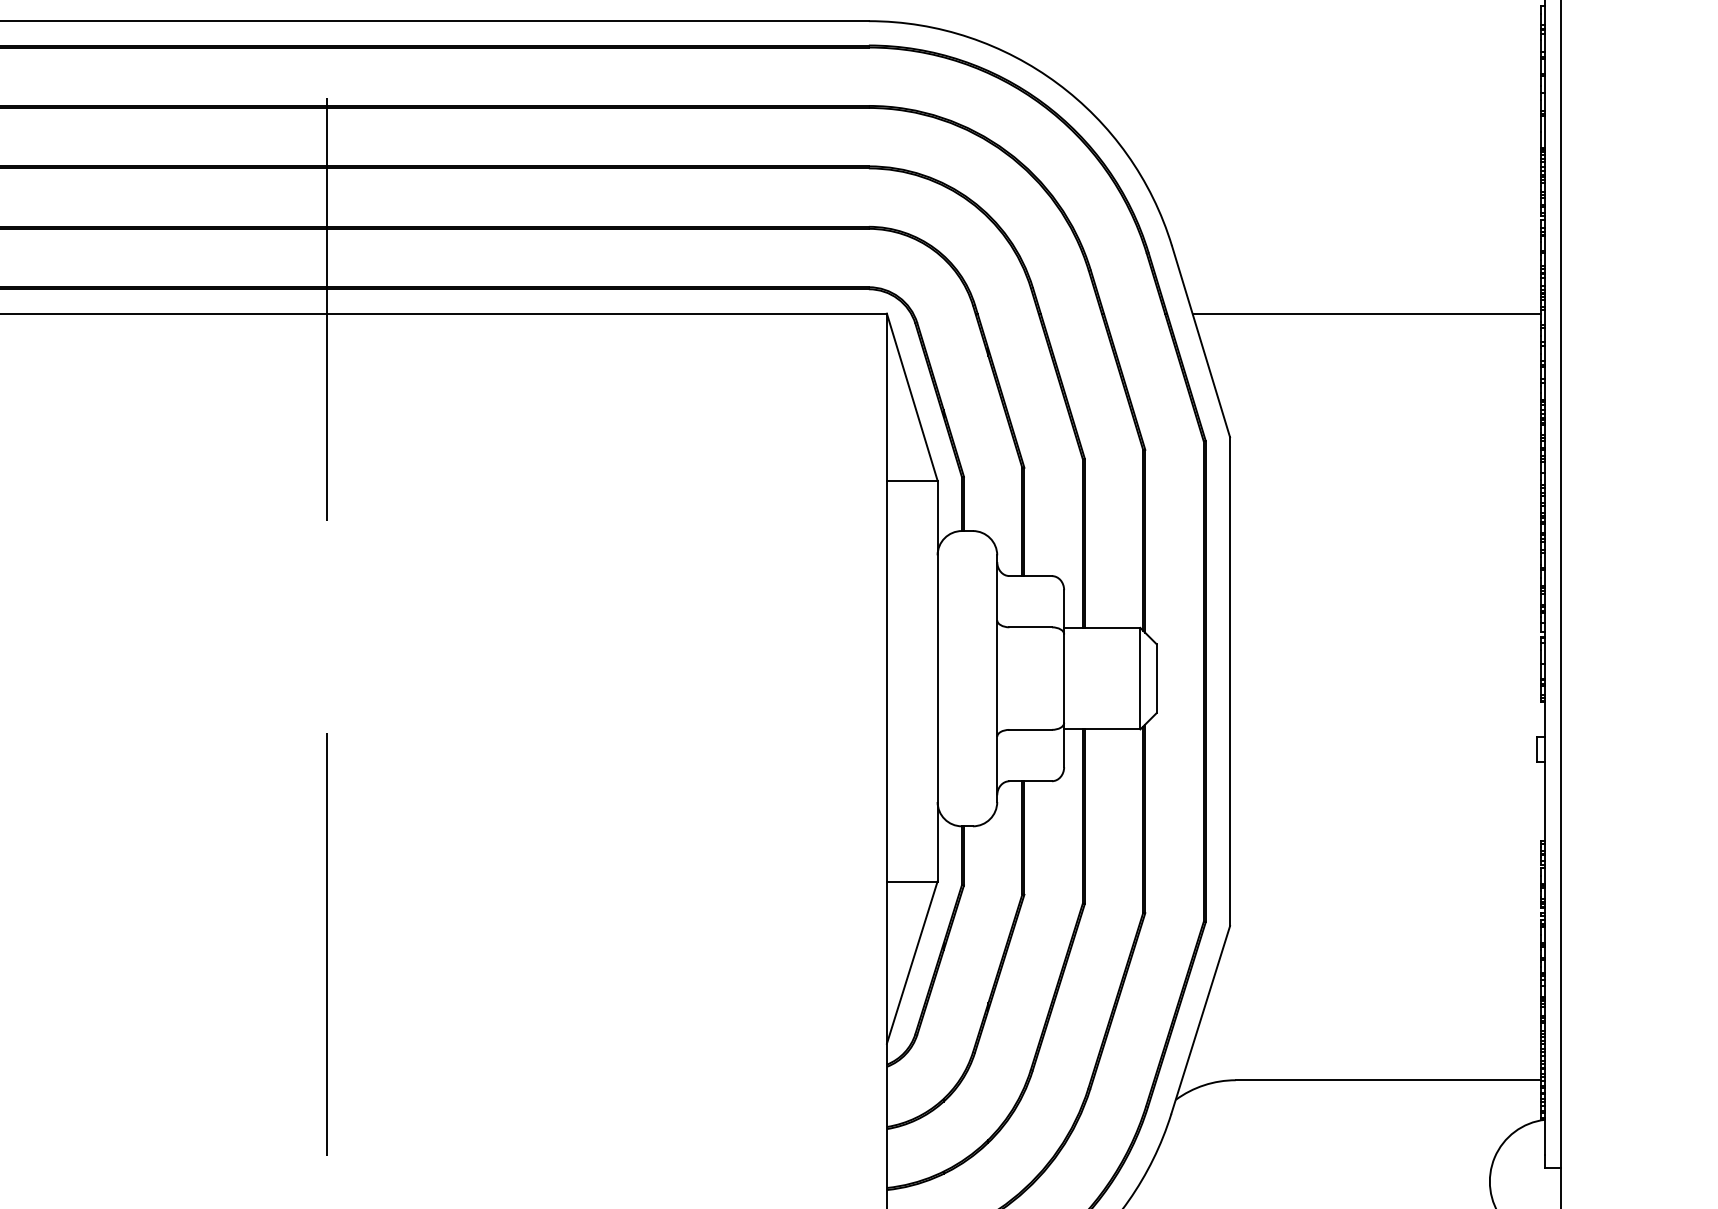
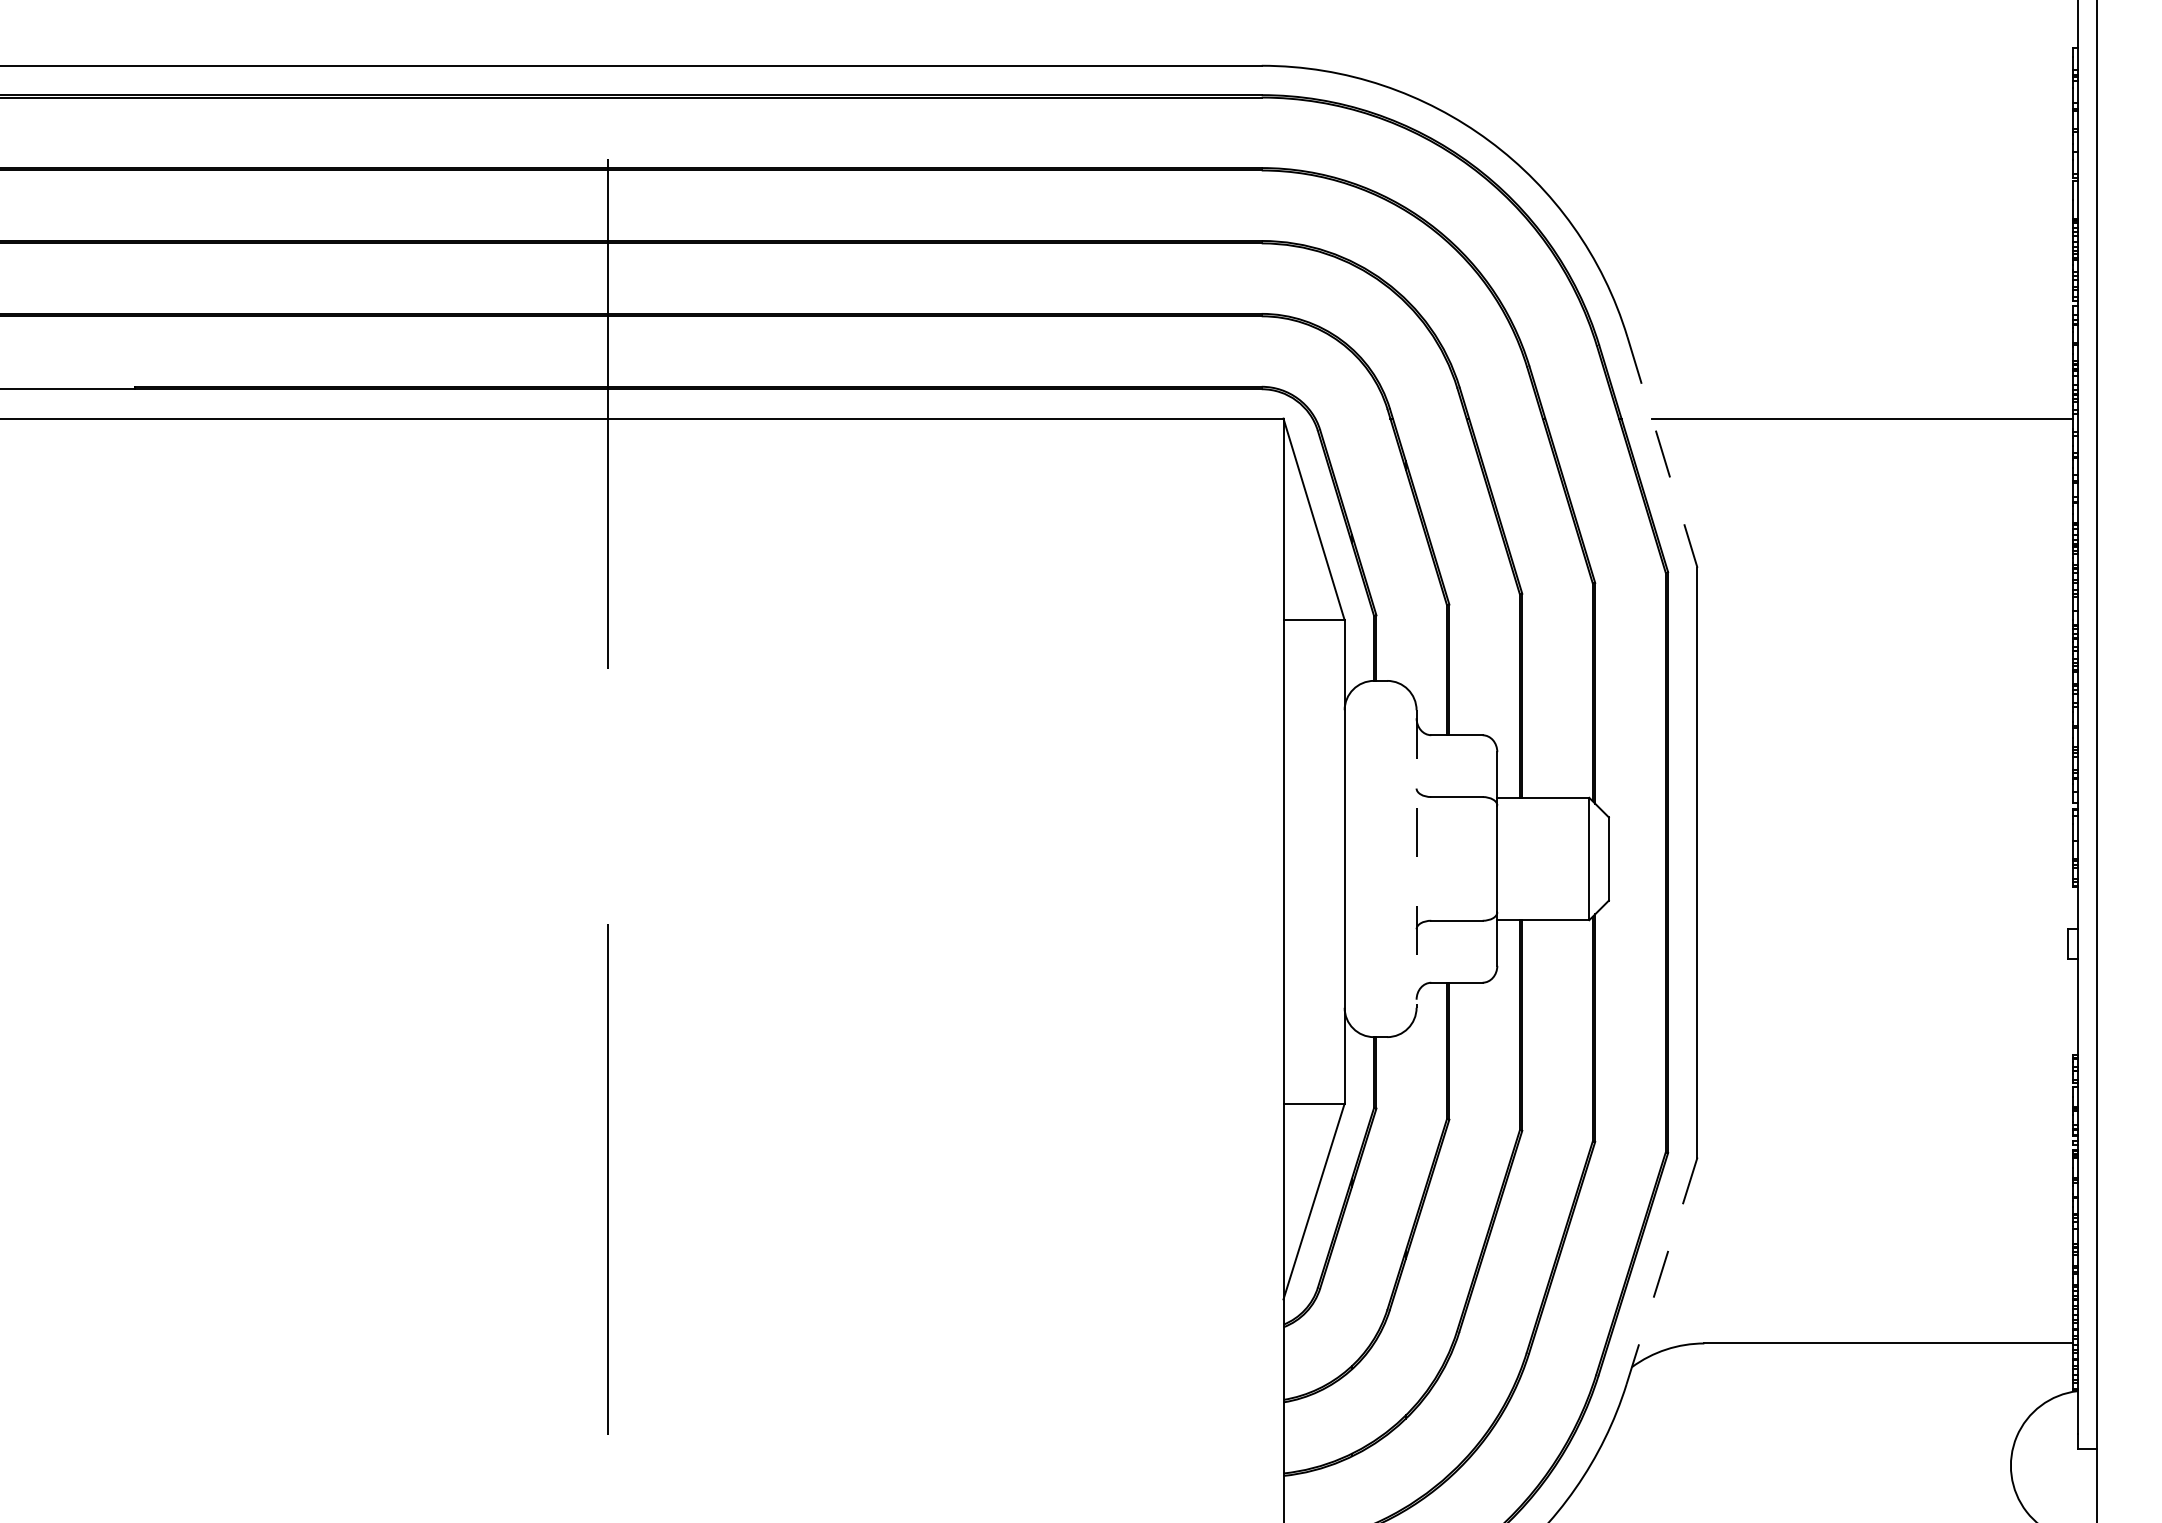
line: (1201, 341) -> (1662, 452), solid -> dashed
line: (997, 679) -> (1416, 859), solid -> dashed
line: (1201, 1019) -> (1662, 1270), solid -> dashed

